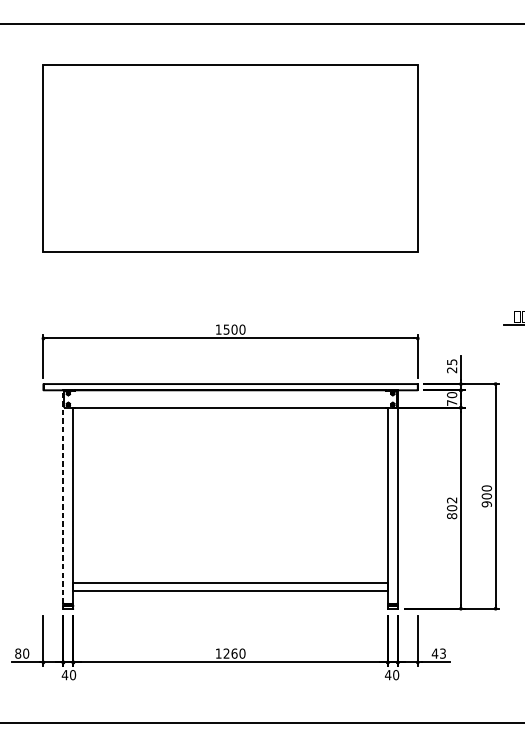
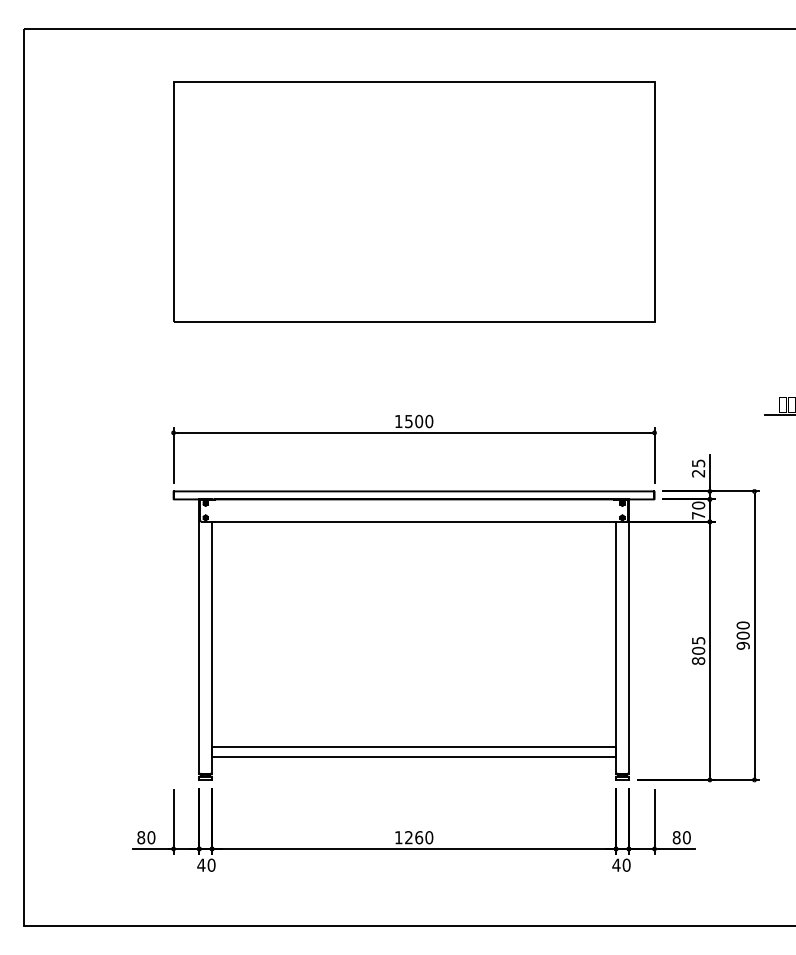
line: (63, 496) -> (199, 635), dashed -> solid
text: (452, 500) -> (698, 640), 802 -> 805
text: (438, 653) -> (681, 837), 43 -> 80

